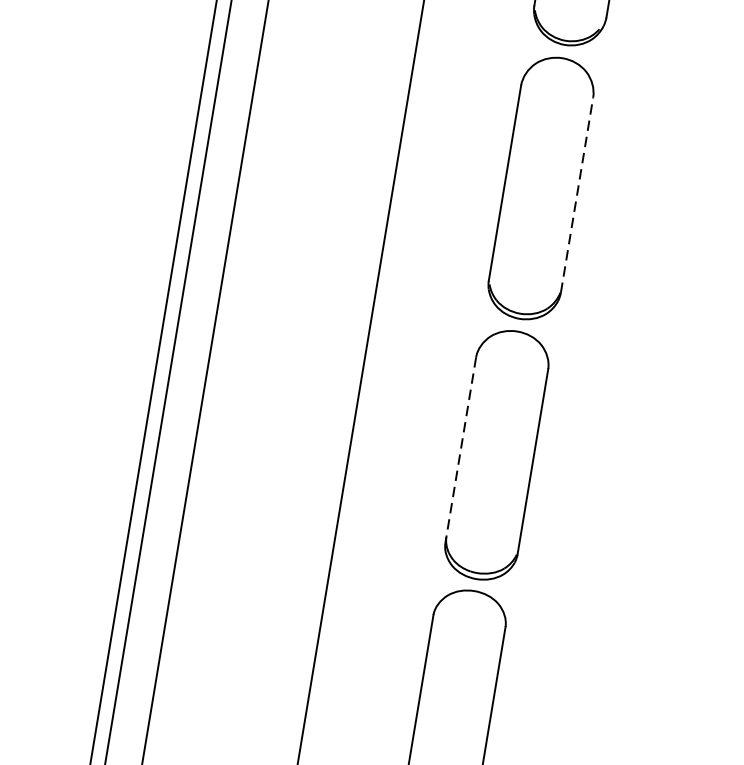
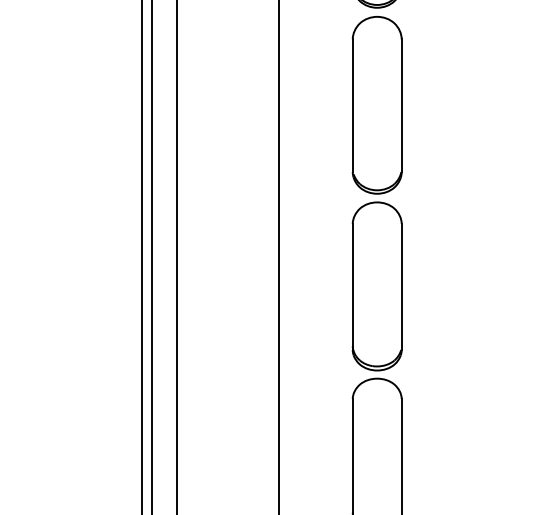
line: (576, 194) -> (401, 105), dashed -> solid
line: (460, 450) -> (352, 287), dashed -> solid

